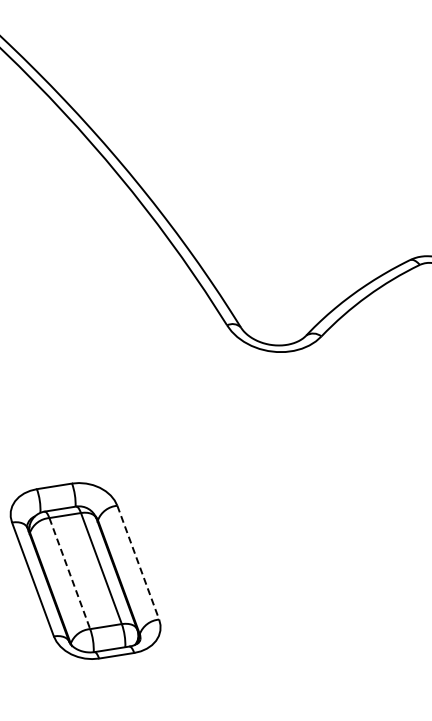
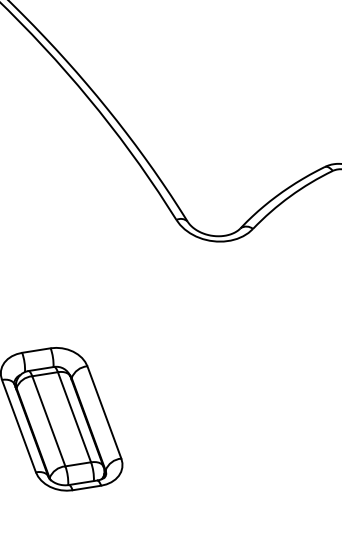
line: (138, 562) -> (104, 412), dashed -> solid
line: (70, 574) -> (49, 422), dashed -> solid

